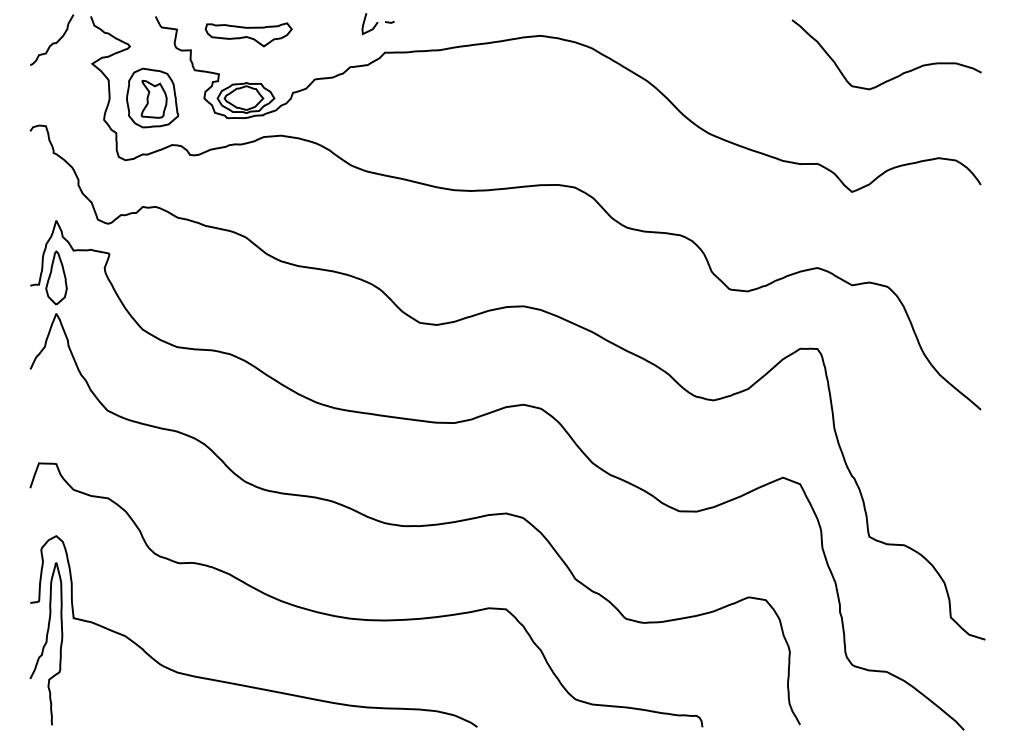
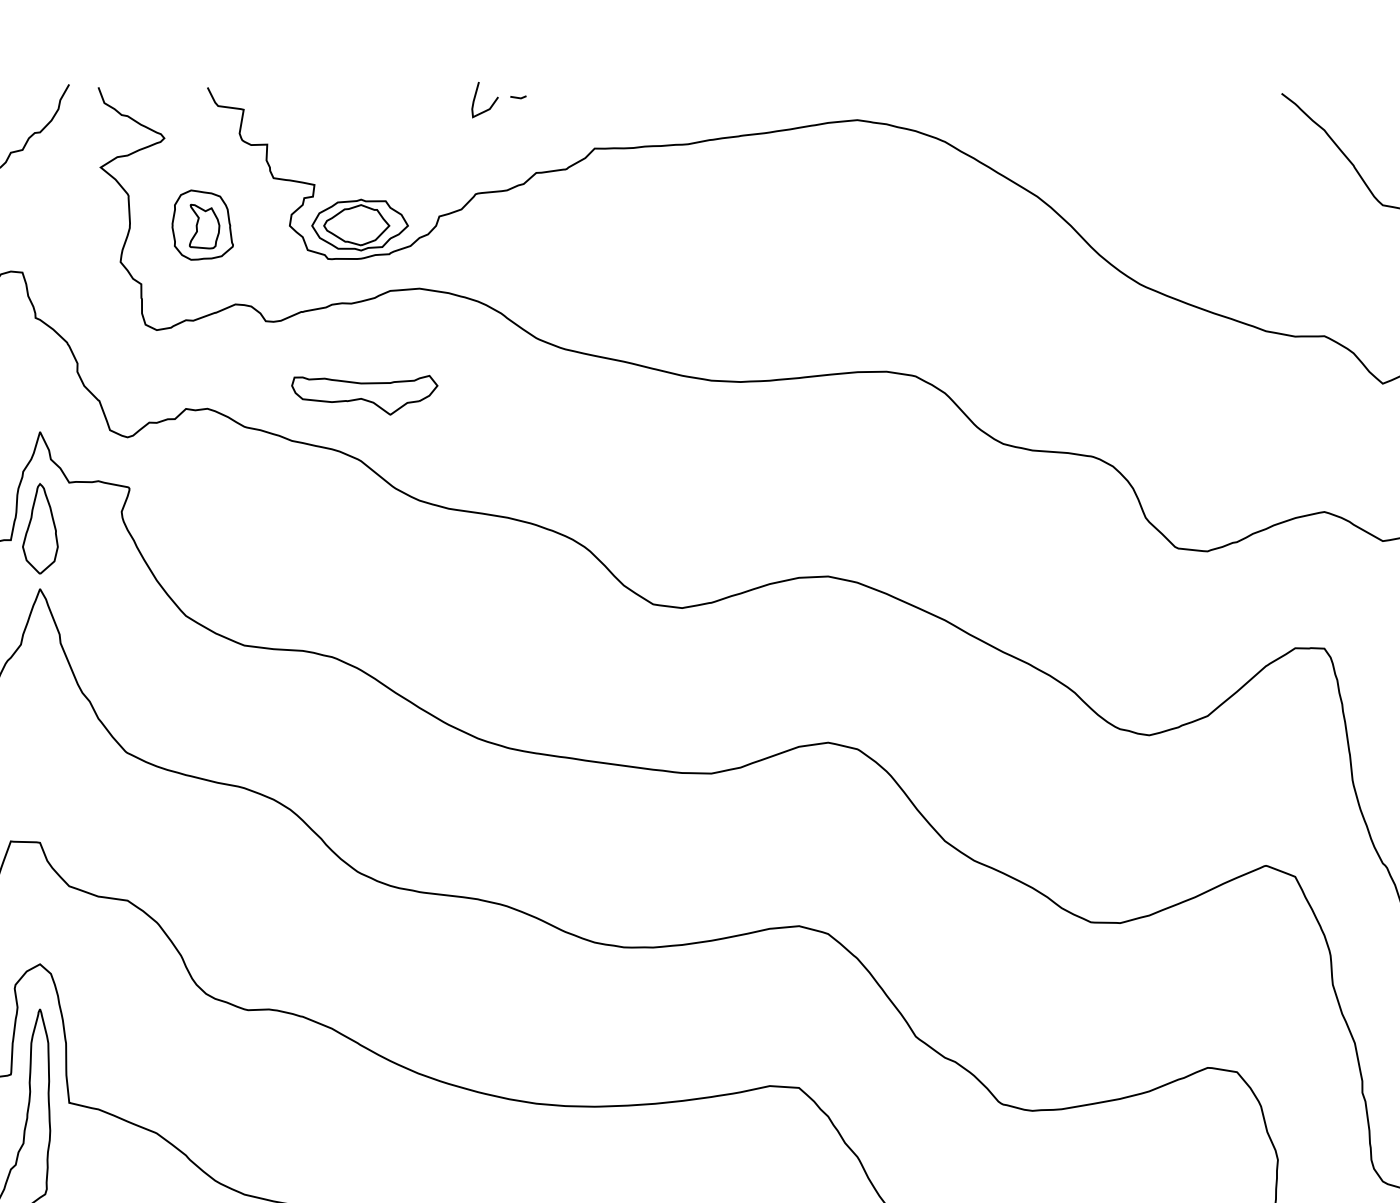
part: (377, 24) -> (497, 101), moved
part: (248, 34) -> (364, 394), moved
part: (152, 97) -> (202, 224), size x0.7

